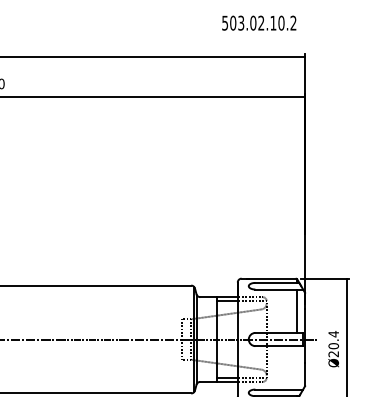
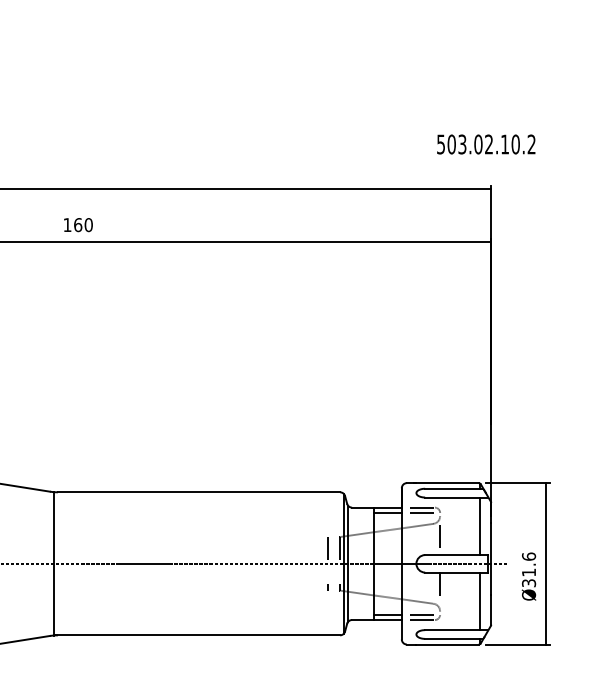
text: (259, 23) -> (486, 144), moved
text: (334, 343) -> (529, 569), Ø20.4 -> Ø31.6
line: (297, 367) -> (480, 601), added

